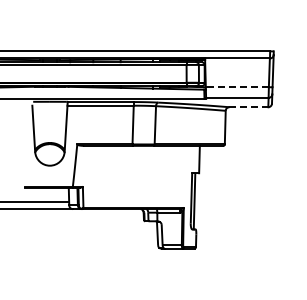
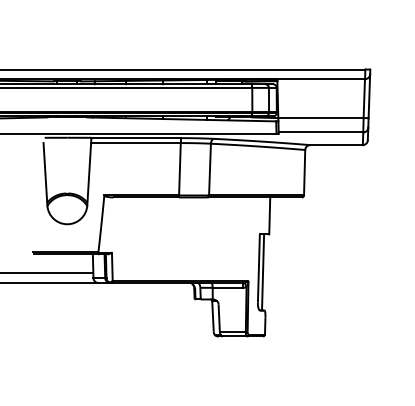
line: (237, 87) -> (321, 118), dashed -> solid
line: (249, 107) -> (337, 145), dashed -> solid

